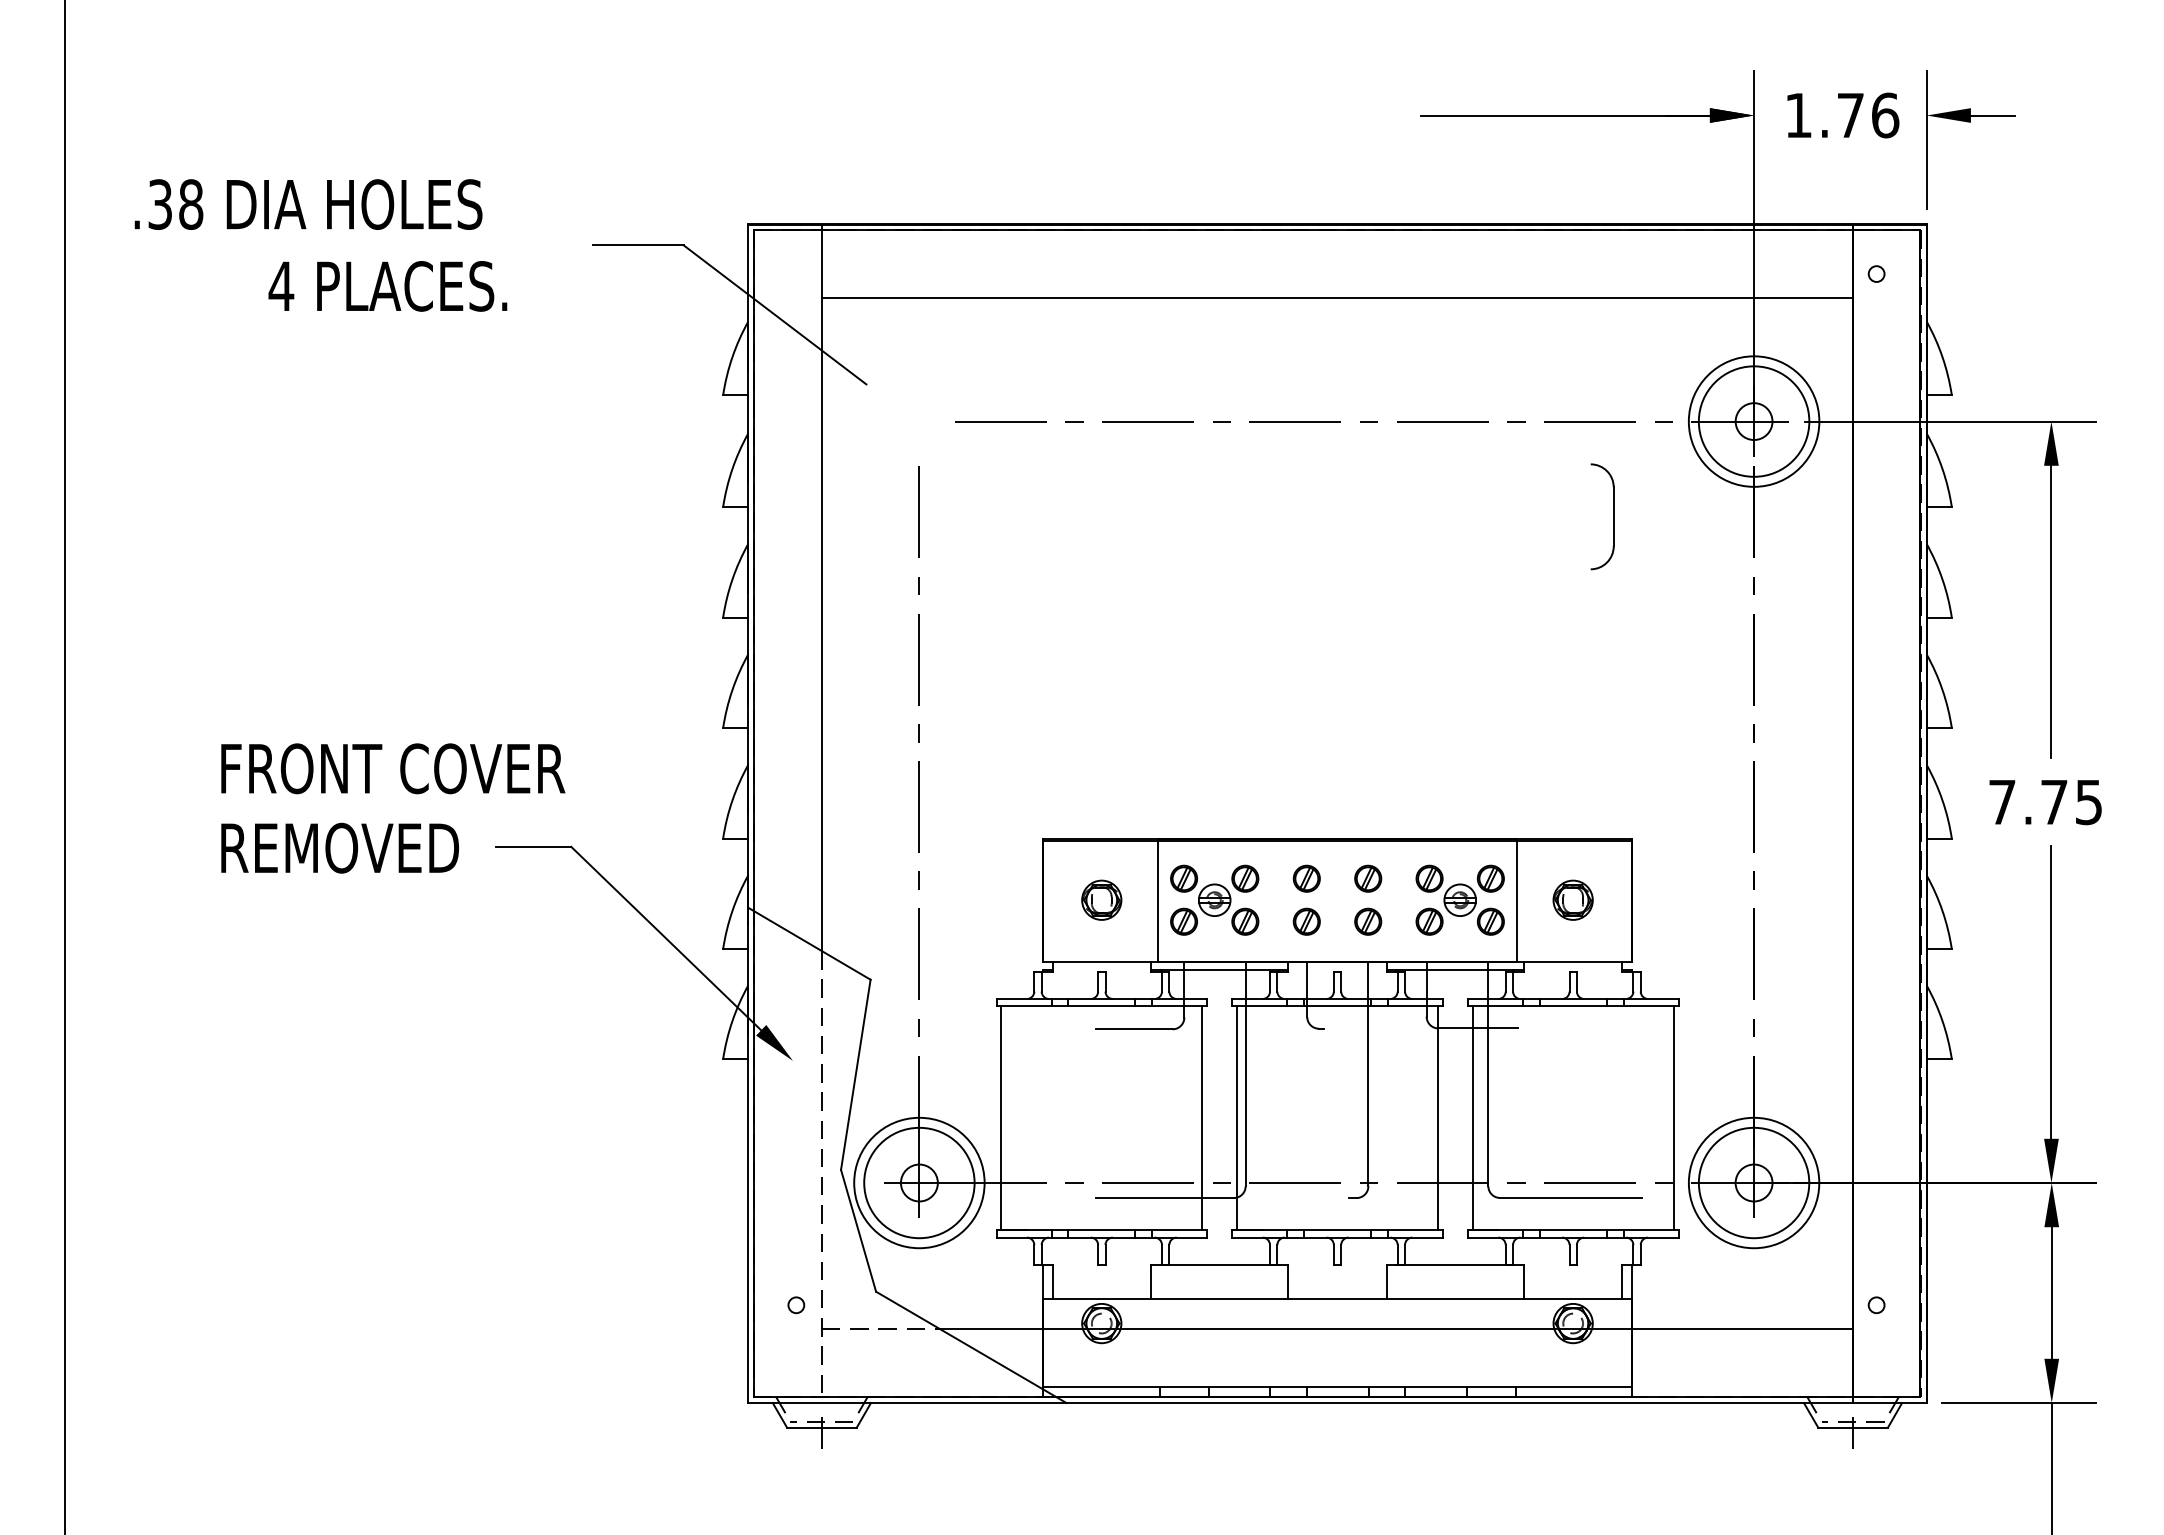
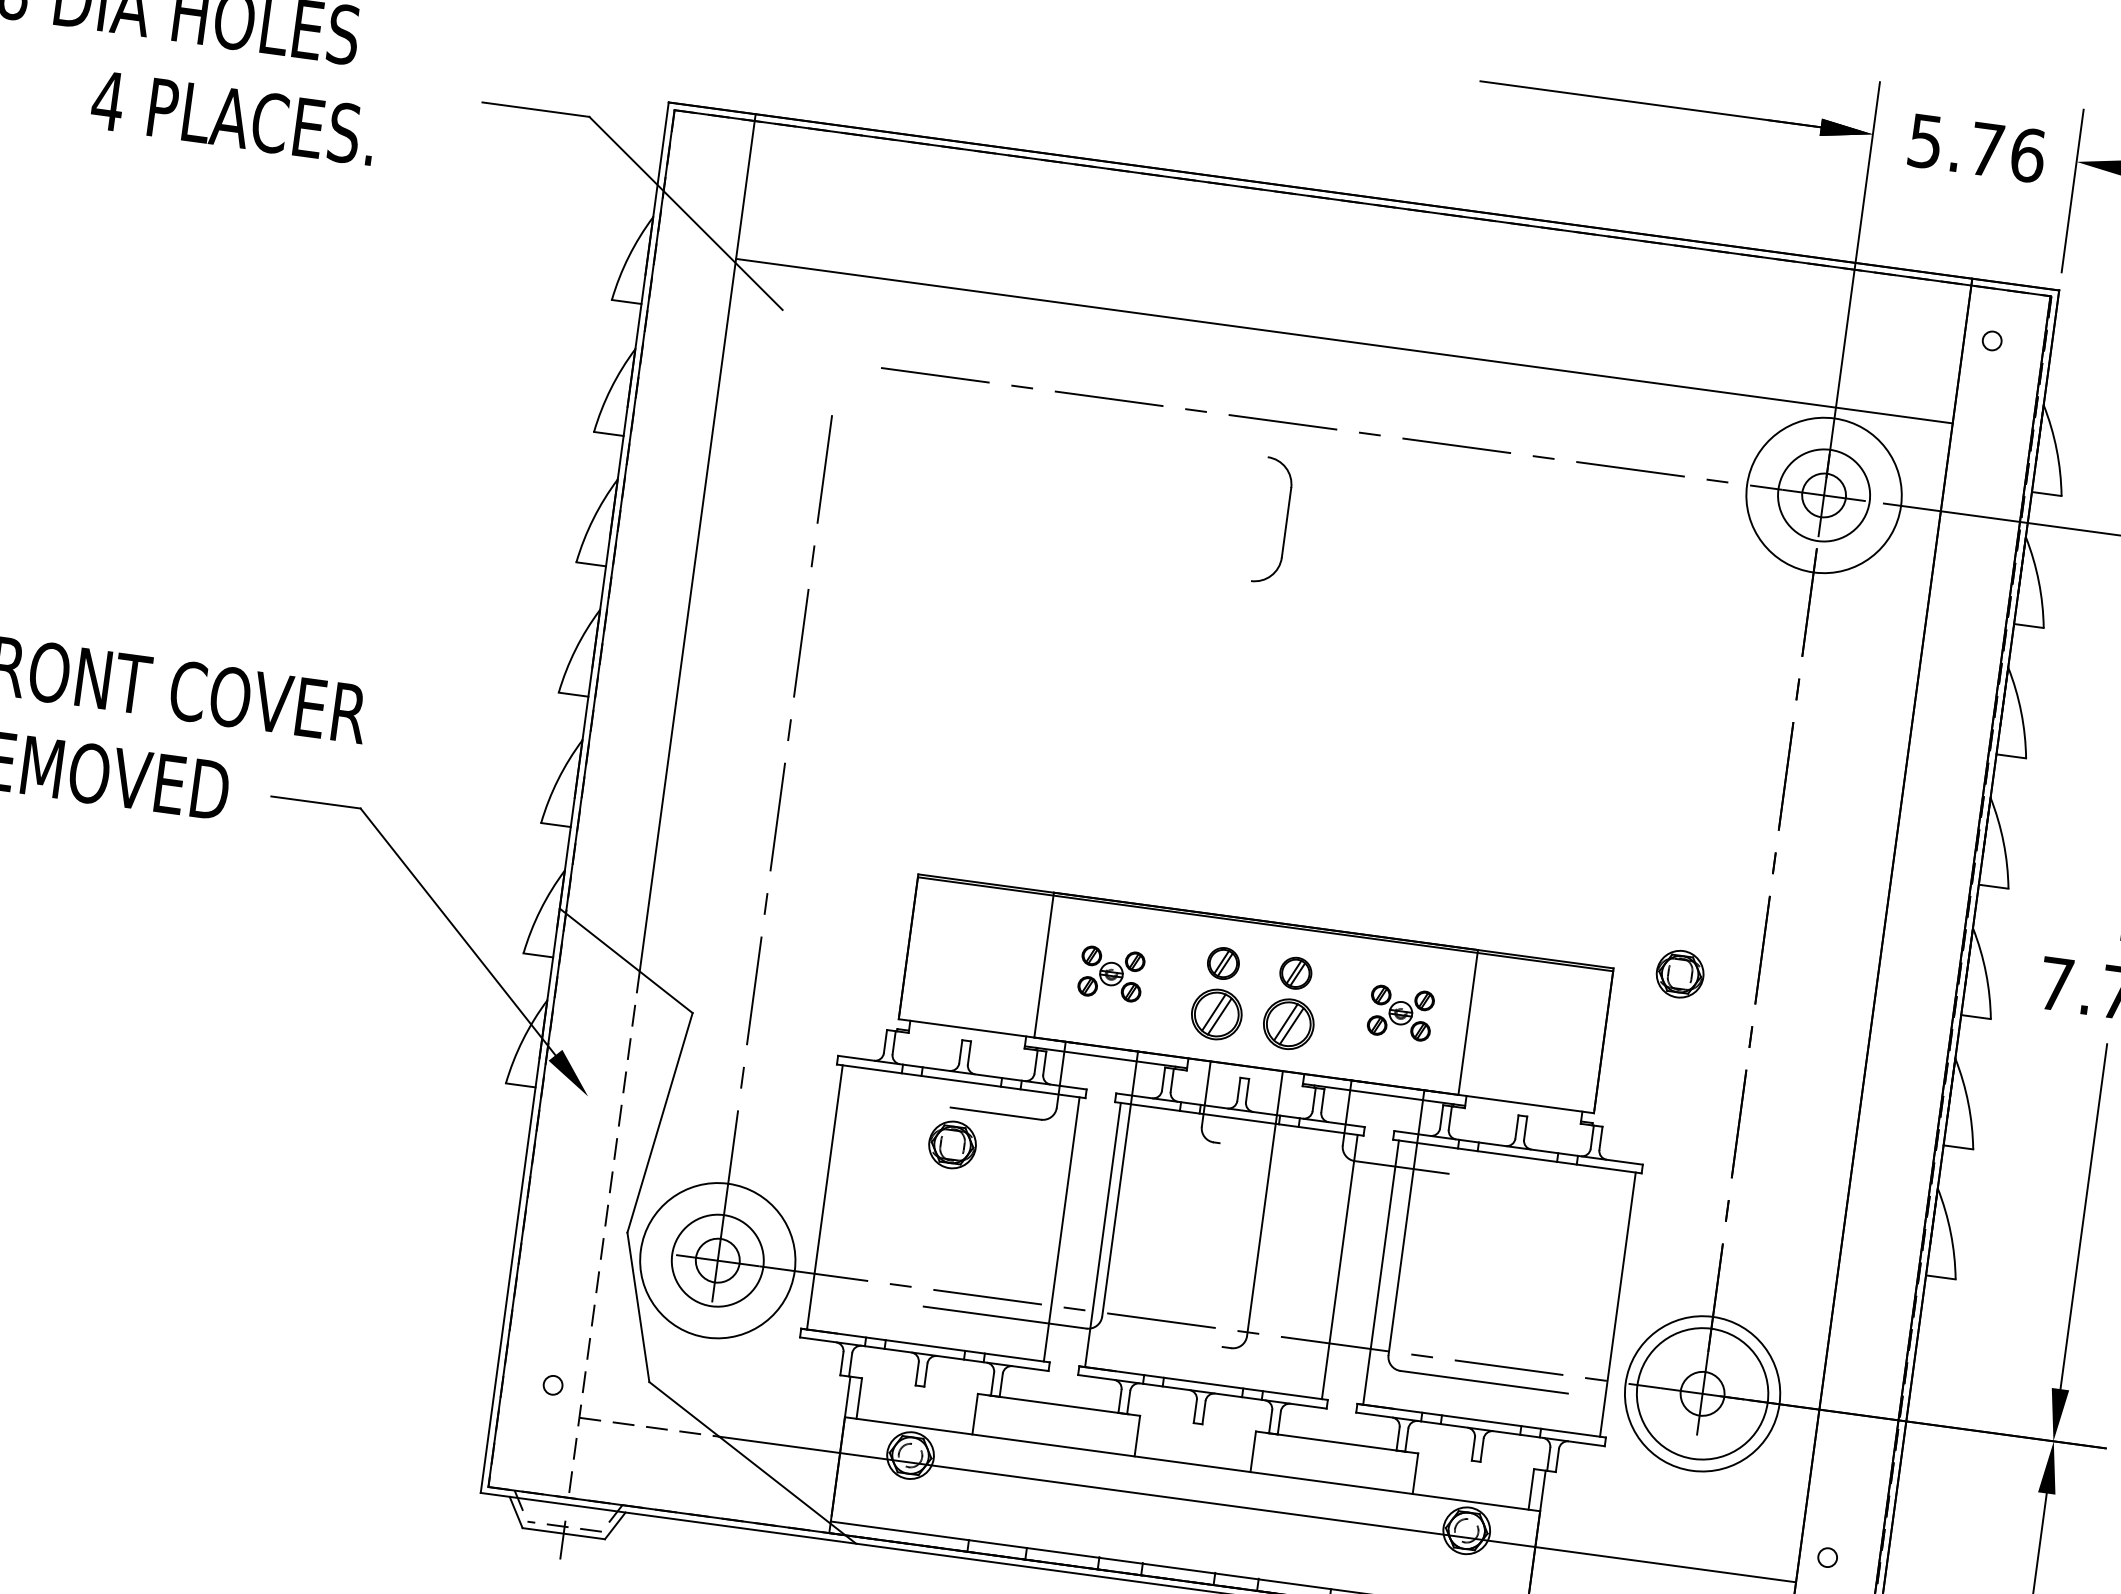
text: (1798, 115) -> (1925, 141), 1.76 -> 5.76
line: (1337, 298) -> (1344, 341), moved
circle: (1753, 421) -> (1823, 495), size x0.7
part: (1613, 516) -> (1286, 522), moved
part: (1101, 899) -> (952, 1144), moved
part: (1214, 899) -> (1111, 973), size x0.6
part: (1459, 899) -> (1400, 1012), size x0.6
part: (1572, 899) -> (1679, 973), moved
part: (1306, 921) -> (1216, 1013), size x1.6
part: (1368, 921) -> (1289, 1023), size x1.6
circle: (919, 1182) -> (717, 1260), size x0.7

